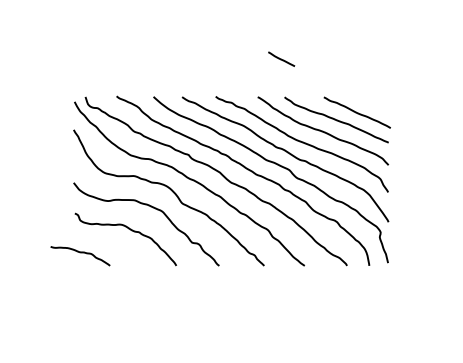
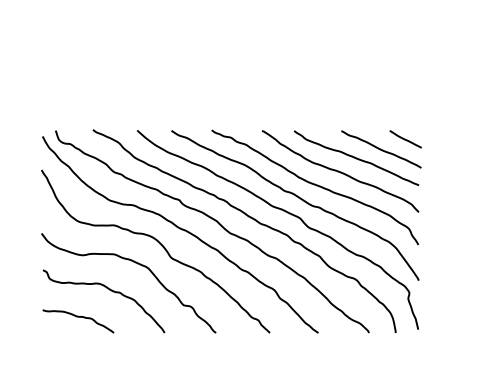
line: (281, 58) -> (405, 138), moved
curve: (80, 253) -> (78, 318), moved

